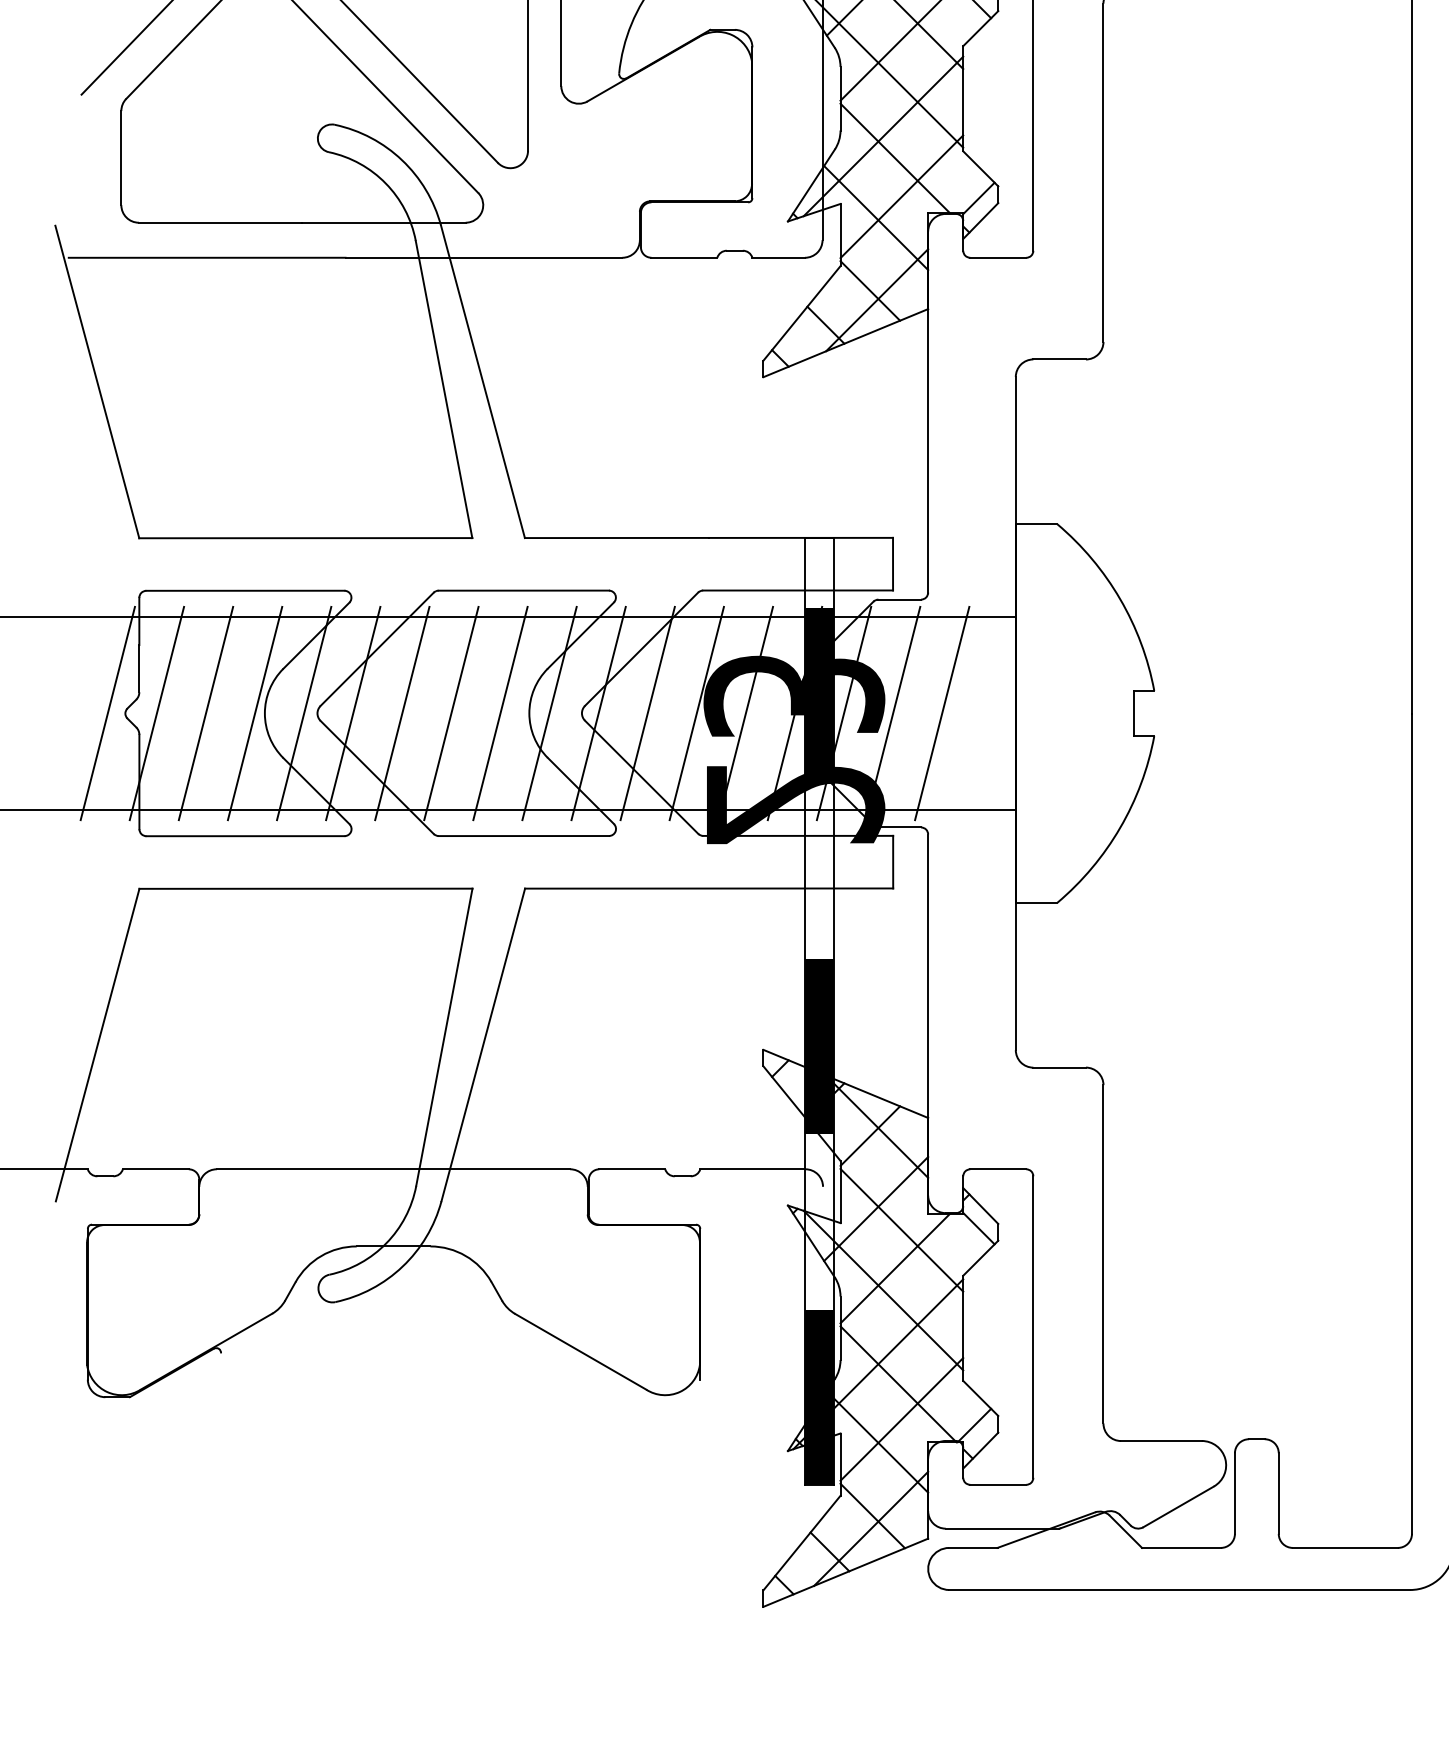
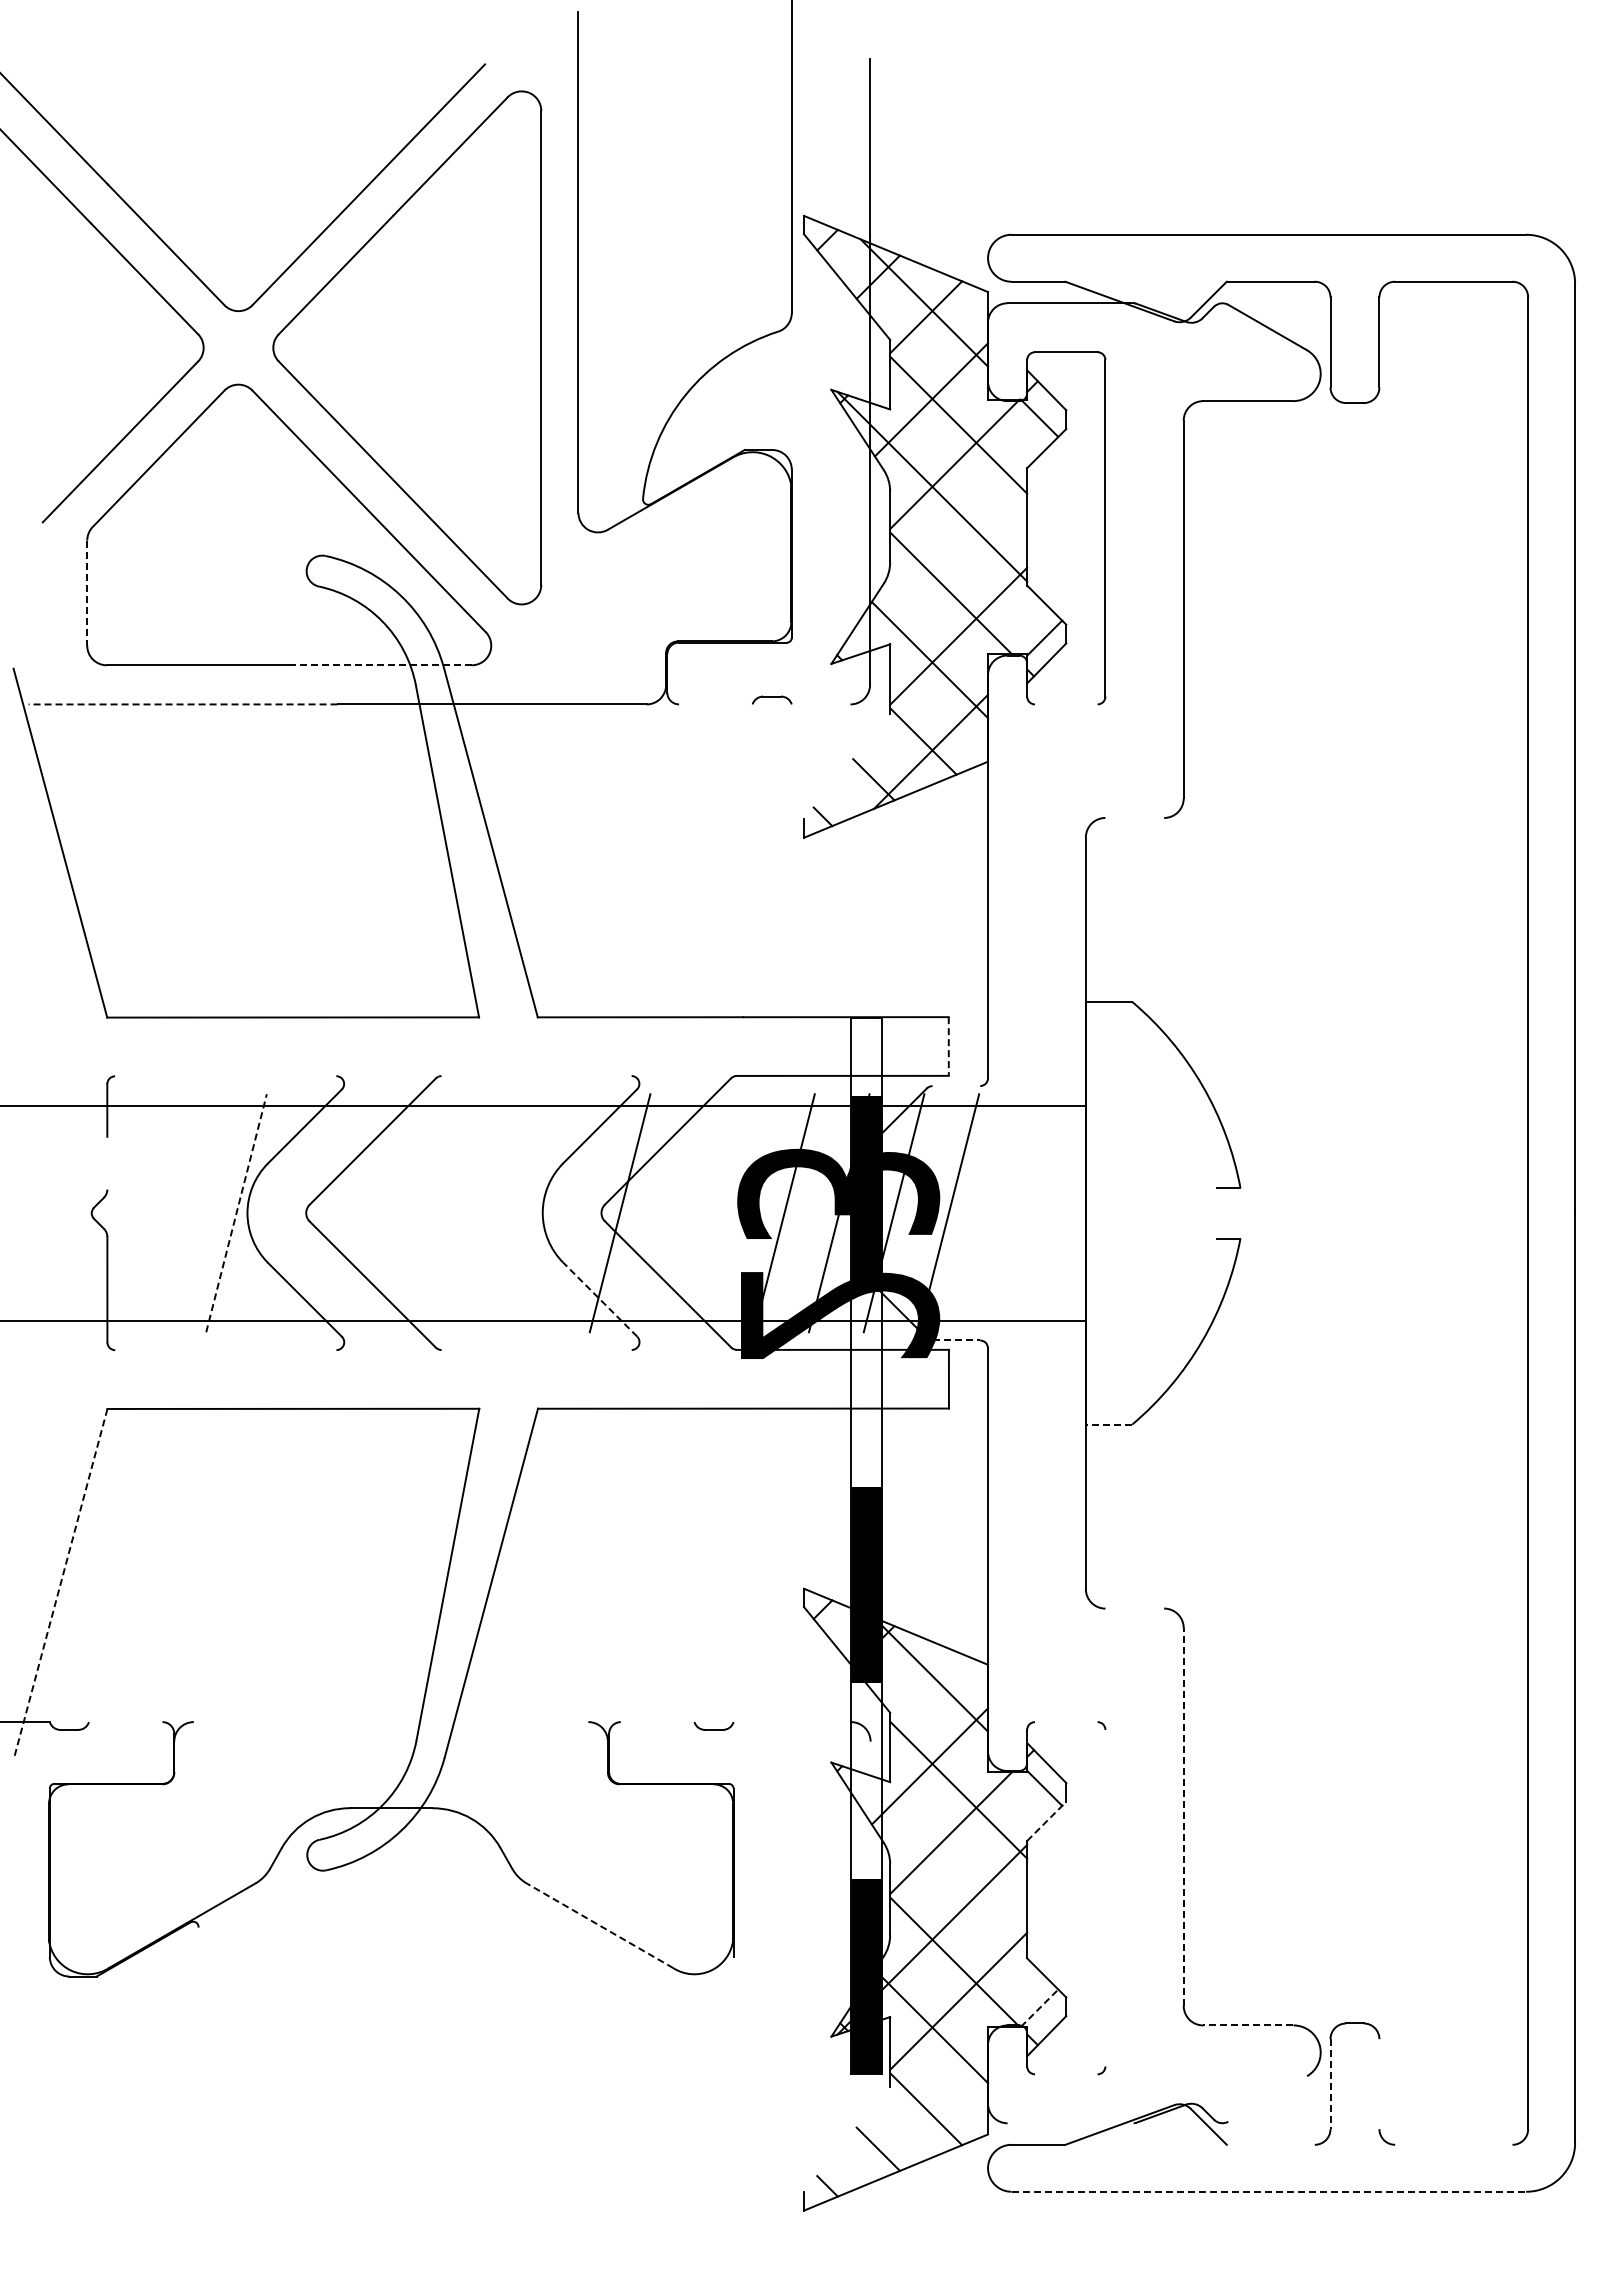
line: (883, 136) -> (938, 568), removed
line: (121, 158) -> (87, 593), solid -> dashed
line: (384, 222) -> (380, 665), solid -> dashed
line: (207, 257) -> (183, 704), solid -> dashed
line: (684, 257) -> (715, 704), removed
line: (778, 257) -> (820, 704), removed
line: (997, 257) -> (1065, 704), removed
line: (802, 313) -> (847, 766), removed
line: (1059, 359) -> (1134, 817), removed
line: (892, 565) -> (948, 1047), solid -> dashed
line: (245, 591) -> (225, 1076), removed
line: (523, 591) -> (536, 1076), removed
line: (899, 599) -> (956, 1086), removed
line: (139, 668) -> (107, 1162), removed
line: (1133, 712) -> (1217, 1212), removed
line: (107, 713) -> (71, 1213), removed
line: (156, 713) -> (126, 1213), removed
line: (205, 713) -> (181, 1213), removed
line: (255, 713) -> (236, 1213), solid -> dashed
line: (304, 713) -> (291, 1213), removed
line: (352, 713) -> (345, 1213), removed
line: (401, 713) -> (400, 1213), removed
line: (451, 713) -> (455, 1213), removed
line: (500, 713) -> (510, 1213), removed
line: (549, 713) -> (565, 1213), removed
line: (647, 713) -> (674, 1213), removed
line: (696, 713) -> (729, 1213), removed
line: (942, 713) -> (1003, 1213), removed
line: (580, 790) -> (599, 1299), solid -> dashed
line: (899, 827) -> (956, 1340), solid -> dashed
line: (245, 836) -> (225, 1350), removed
line: (523, 836) -> (536, 1350), removed
line: (1036, 902) -> (1108, 1424), solid -> dashed
line: (97, 1045) -> (60, 1583), solid -> dashed
line: (1059, 1067) -> (1134, 1608), removed
line: (870, 1135) -> (923, 1684), removed
line: (155, 1169) -> (125, 1722), removed
line: (392, 1169) -> (390, 1722), removed
line: (632, 1169) -> (657, 1722), removed
line: (753, 1169) -> (792, 1722), removed
line: (997, 1169) -> (1065, 1722), removed
line: (1103, 1254) -> (1183, 1817), solid -> dashed
line: (980, 1258) -> (1046, 1821), solid -> dashed
line: (883, 1290) -> (938, 1857), removed
line: (1033, 1326) -> (1105, 1897), removed
line: (581, 1351) -> (600, 1925), solid -> dashed
line: (975, 1424) -> (1040, 2007), solid -> dashed
line: (1160, 1441) -> (1247, 2025), solid -> dashed
line: (997, 1484) -> (1065, 2074), removed
line: (1234, 1493) -> (1330, 2084), solid -> dashed
line: (1278, 1493) -> (1379, 2084), removed
line: (1178, 1506) -> (1267, 2098), removed
line: (871, 1528) -> (924, 2123), removed
line: (1002, 1528) -> (1070, 2123), removed
line: (802, 1543) -> (847, 2139), removed
line: (1181, 1547) -> (1270, 2144), removed
line: (1345, 1547) -> (1453, 2144), removed
line: (1180, 1589) -> (1269, 2191), solid -> dashed

